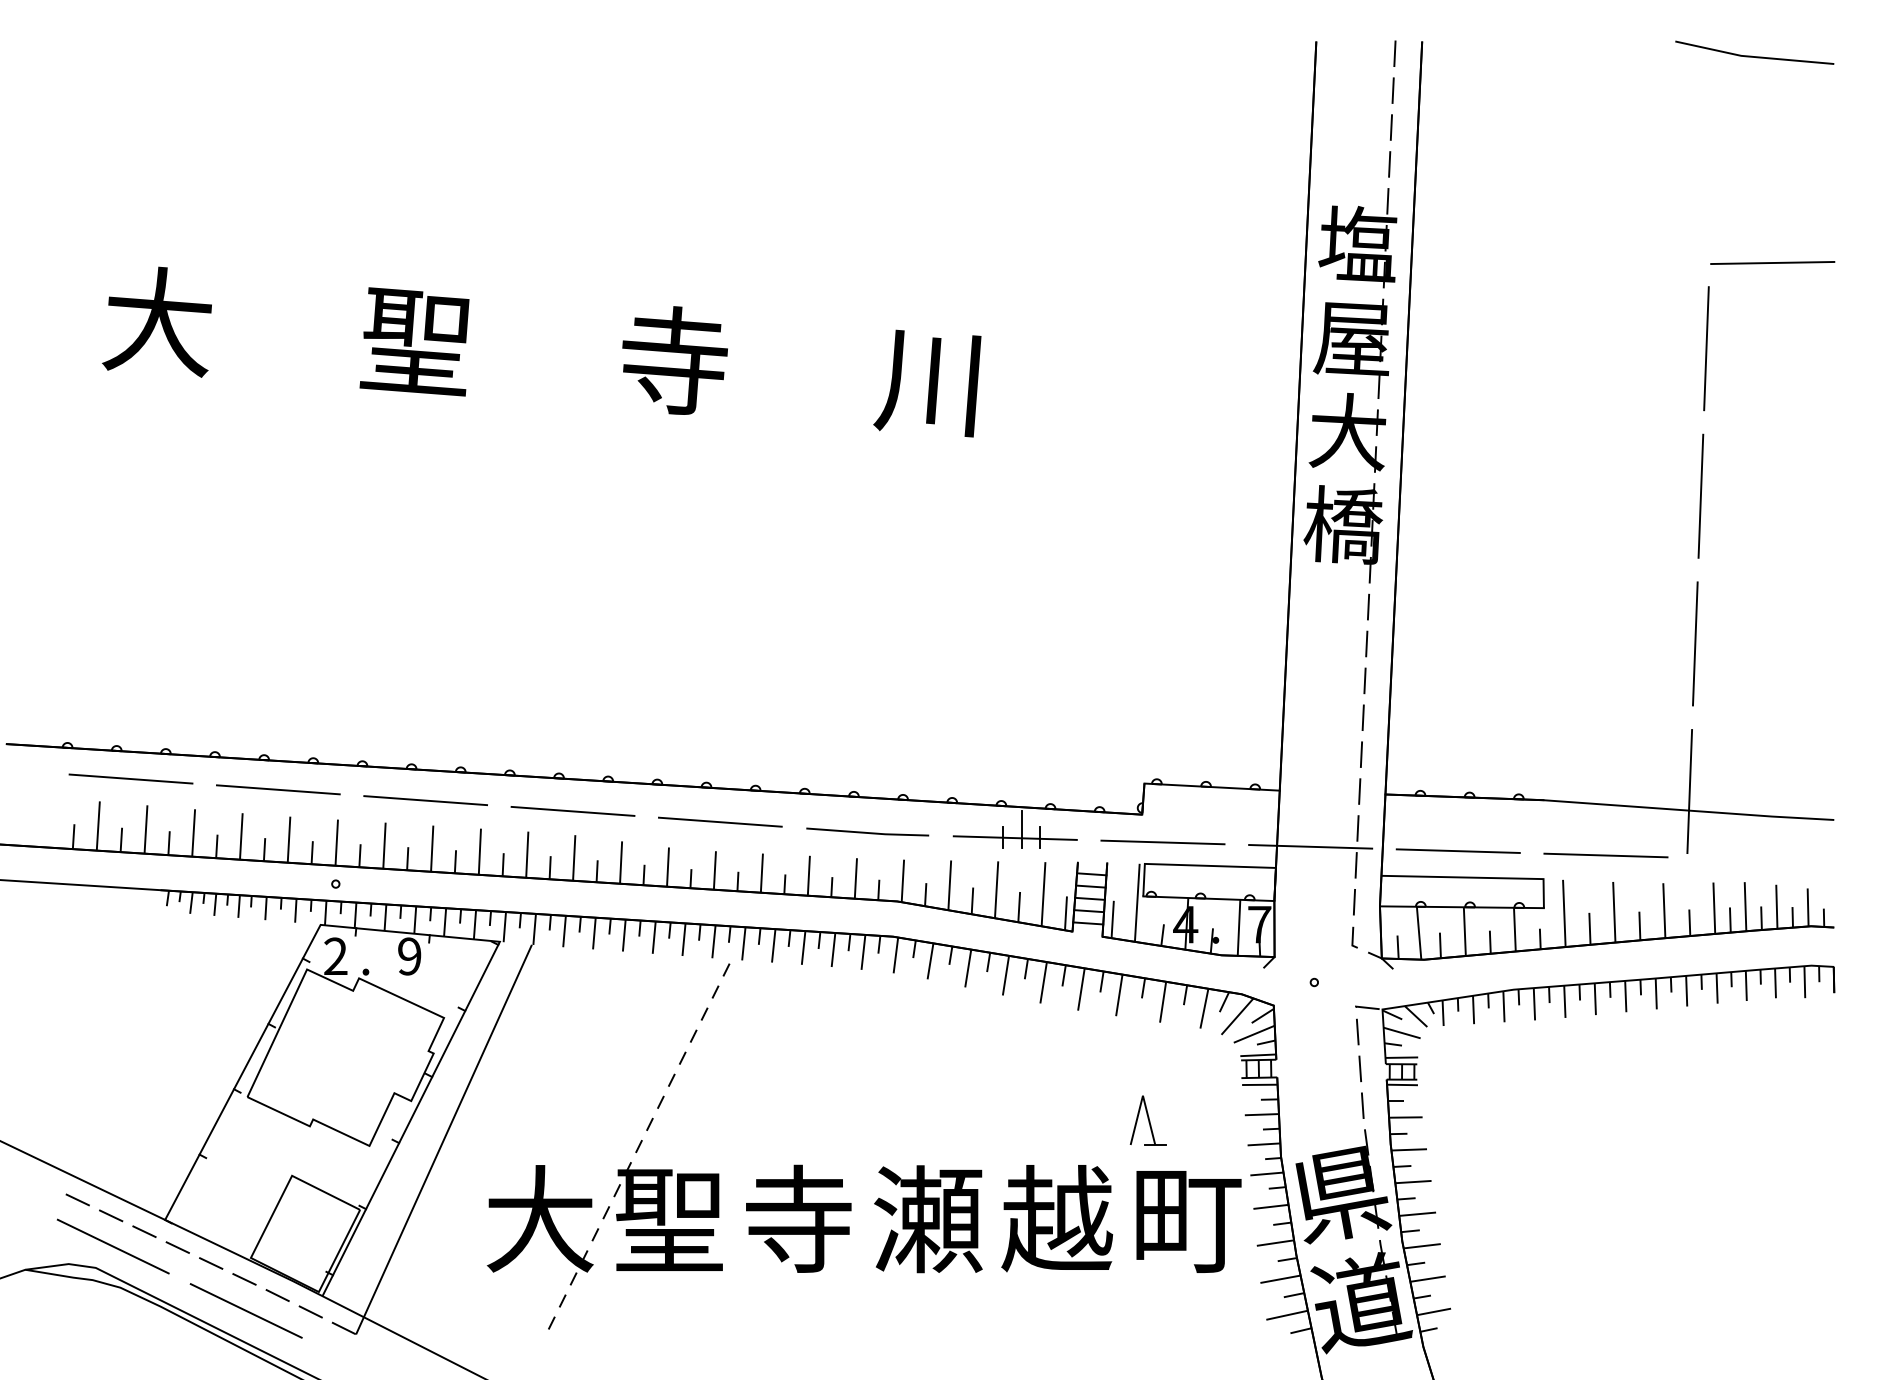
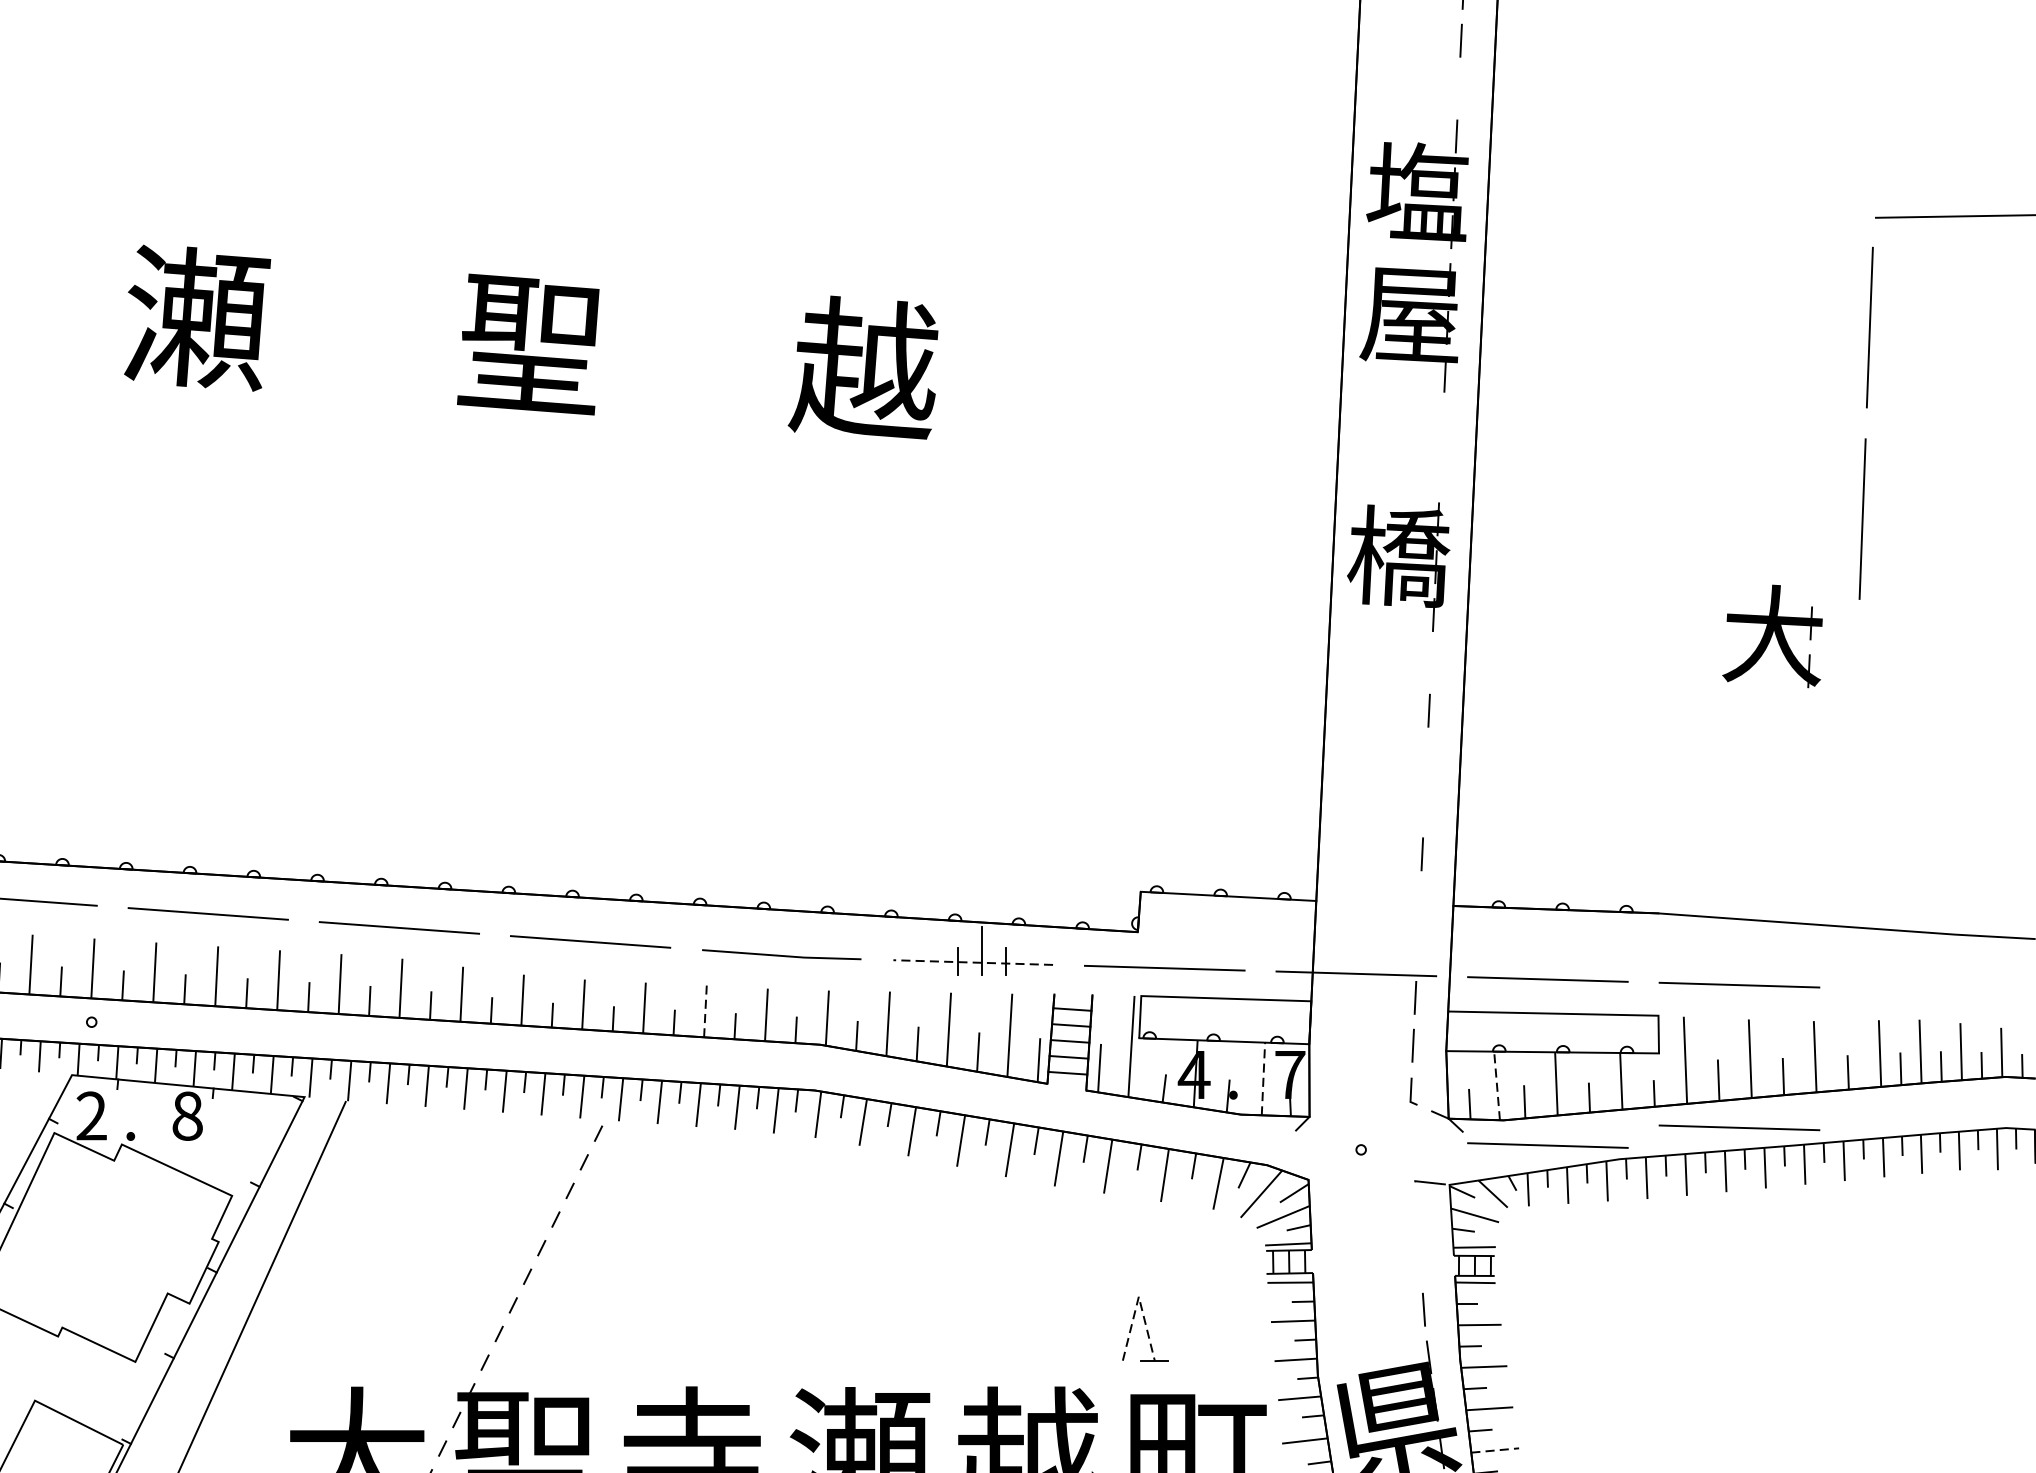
line: (1389, 164) -> (1458, 88), removed
text: (416, 341) -> (196, 318), 聖 -> 瀬
text: (672, 361) -> (528, 344), 寺 -> 聖
text: (930, 380) -> (863, 368), 川 -> 越
part: (1347, 432) -> (1772, 636), moved
line: (1368, 606) -> (1431, 662), removed
line: (1694, 643) -> (1854, 710), removed
line: (1364, 680) -> (1426, 758), removed
line: (1362, 717) -> (1423, 806), removed
line: (1359, 791) -> (1419, 902), removed
line: (1689, 791) -> (1847, 902), removed
line: (1357, 828) -> (1417, 950), removed
line: (1015, 838) -> (973, 963), solid -> dashed
line: (808, 875) -> (704, 1011), solid -> dashed
line: (1239, 927) -> (1264, 1078), solid -> dashed
line: (1419, 933) -> (1497, 1086), solid -> dashed
text: (409, 956) -> (187, 1116), 9 -> 8
line: (1605, 965) -> (1738, 1127), added
line: (1457, 978) -> (1546, 1144), added
line: (1357, 1031) -> (1417, 1213), removed
line: (1359, 1068) -> (1419, 1261), removed
line: (1142, 1095) -> (1138, 1296), solid -> dashed
line: (1418, 1214) -> (1496, 1450), solid -> dashed

